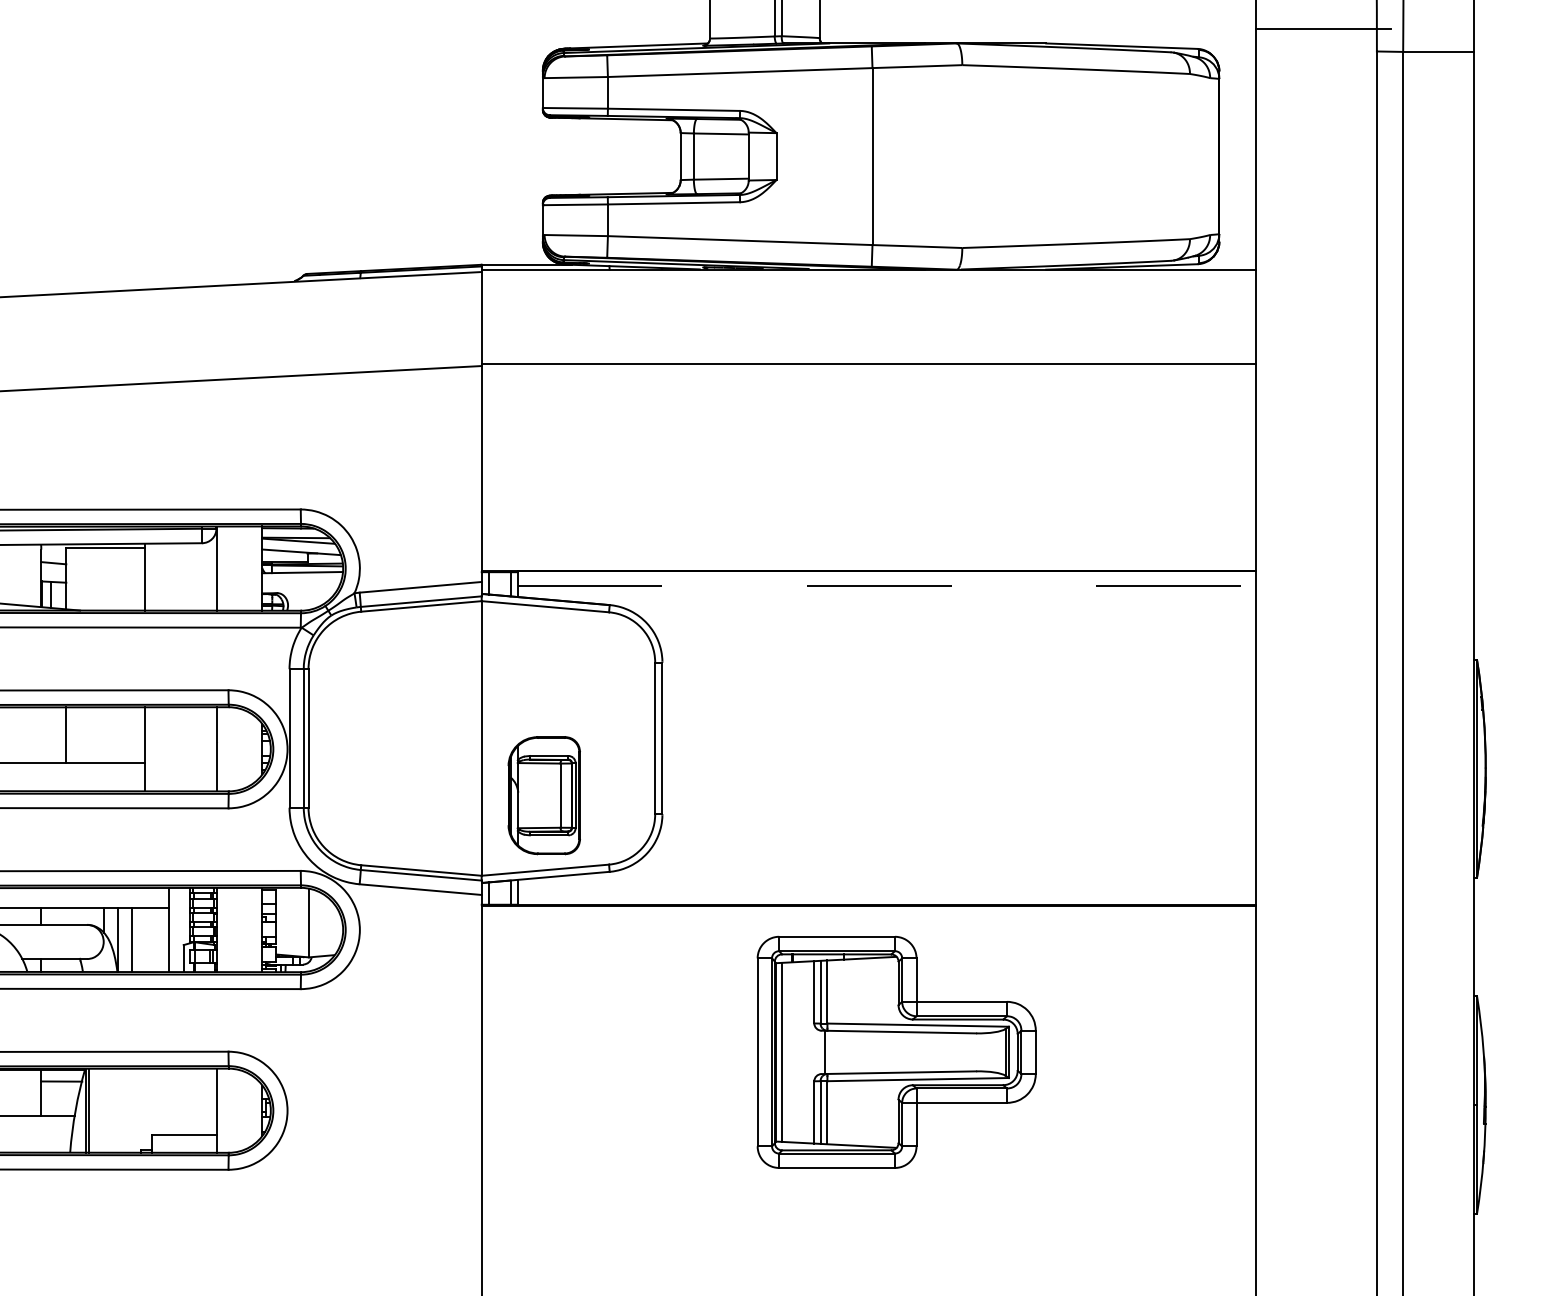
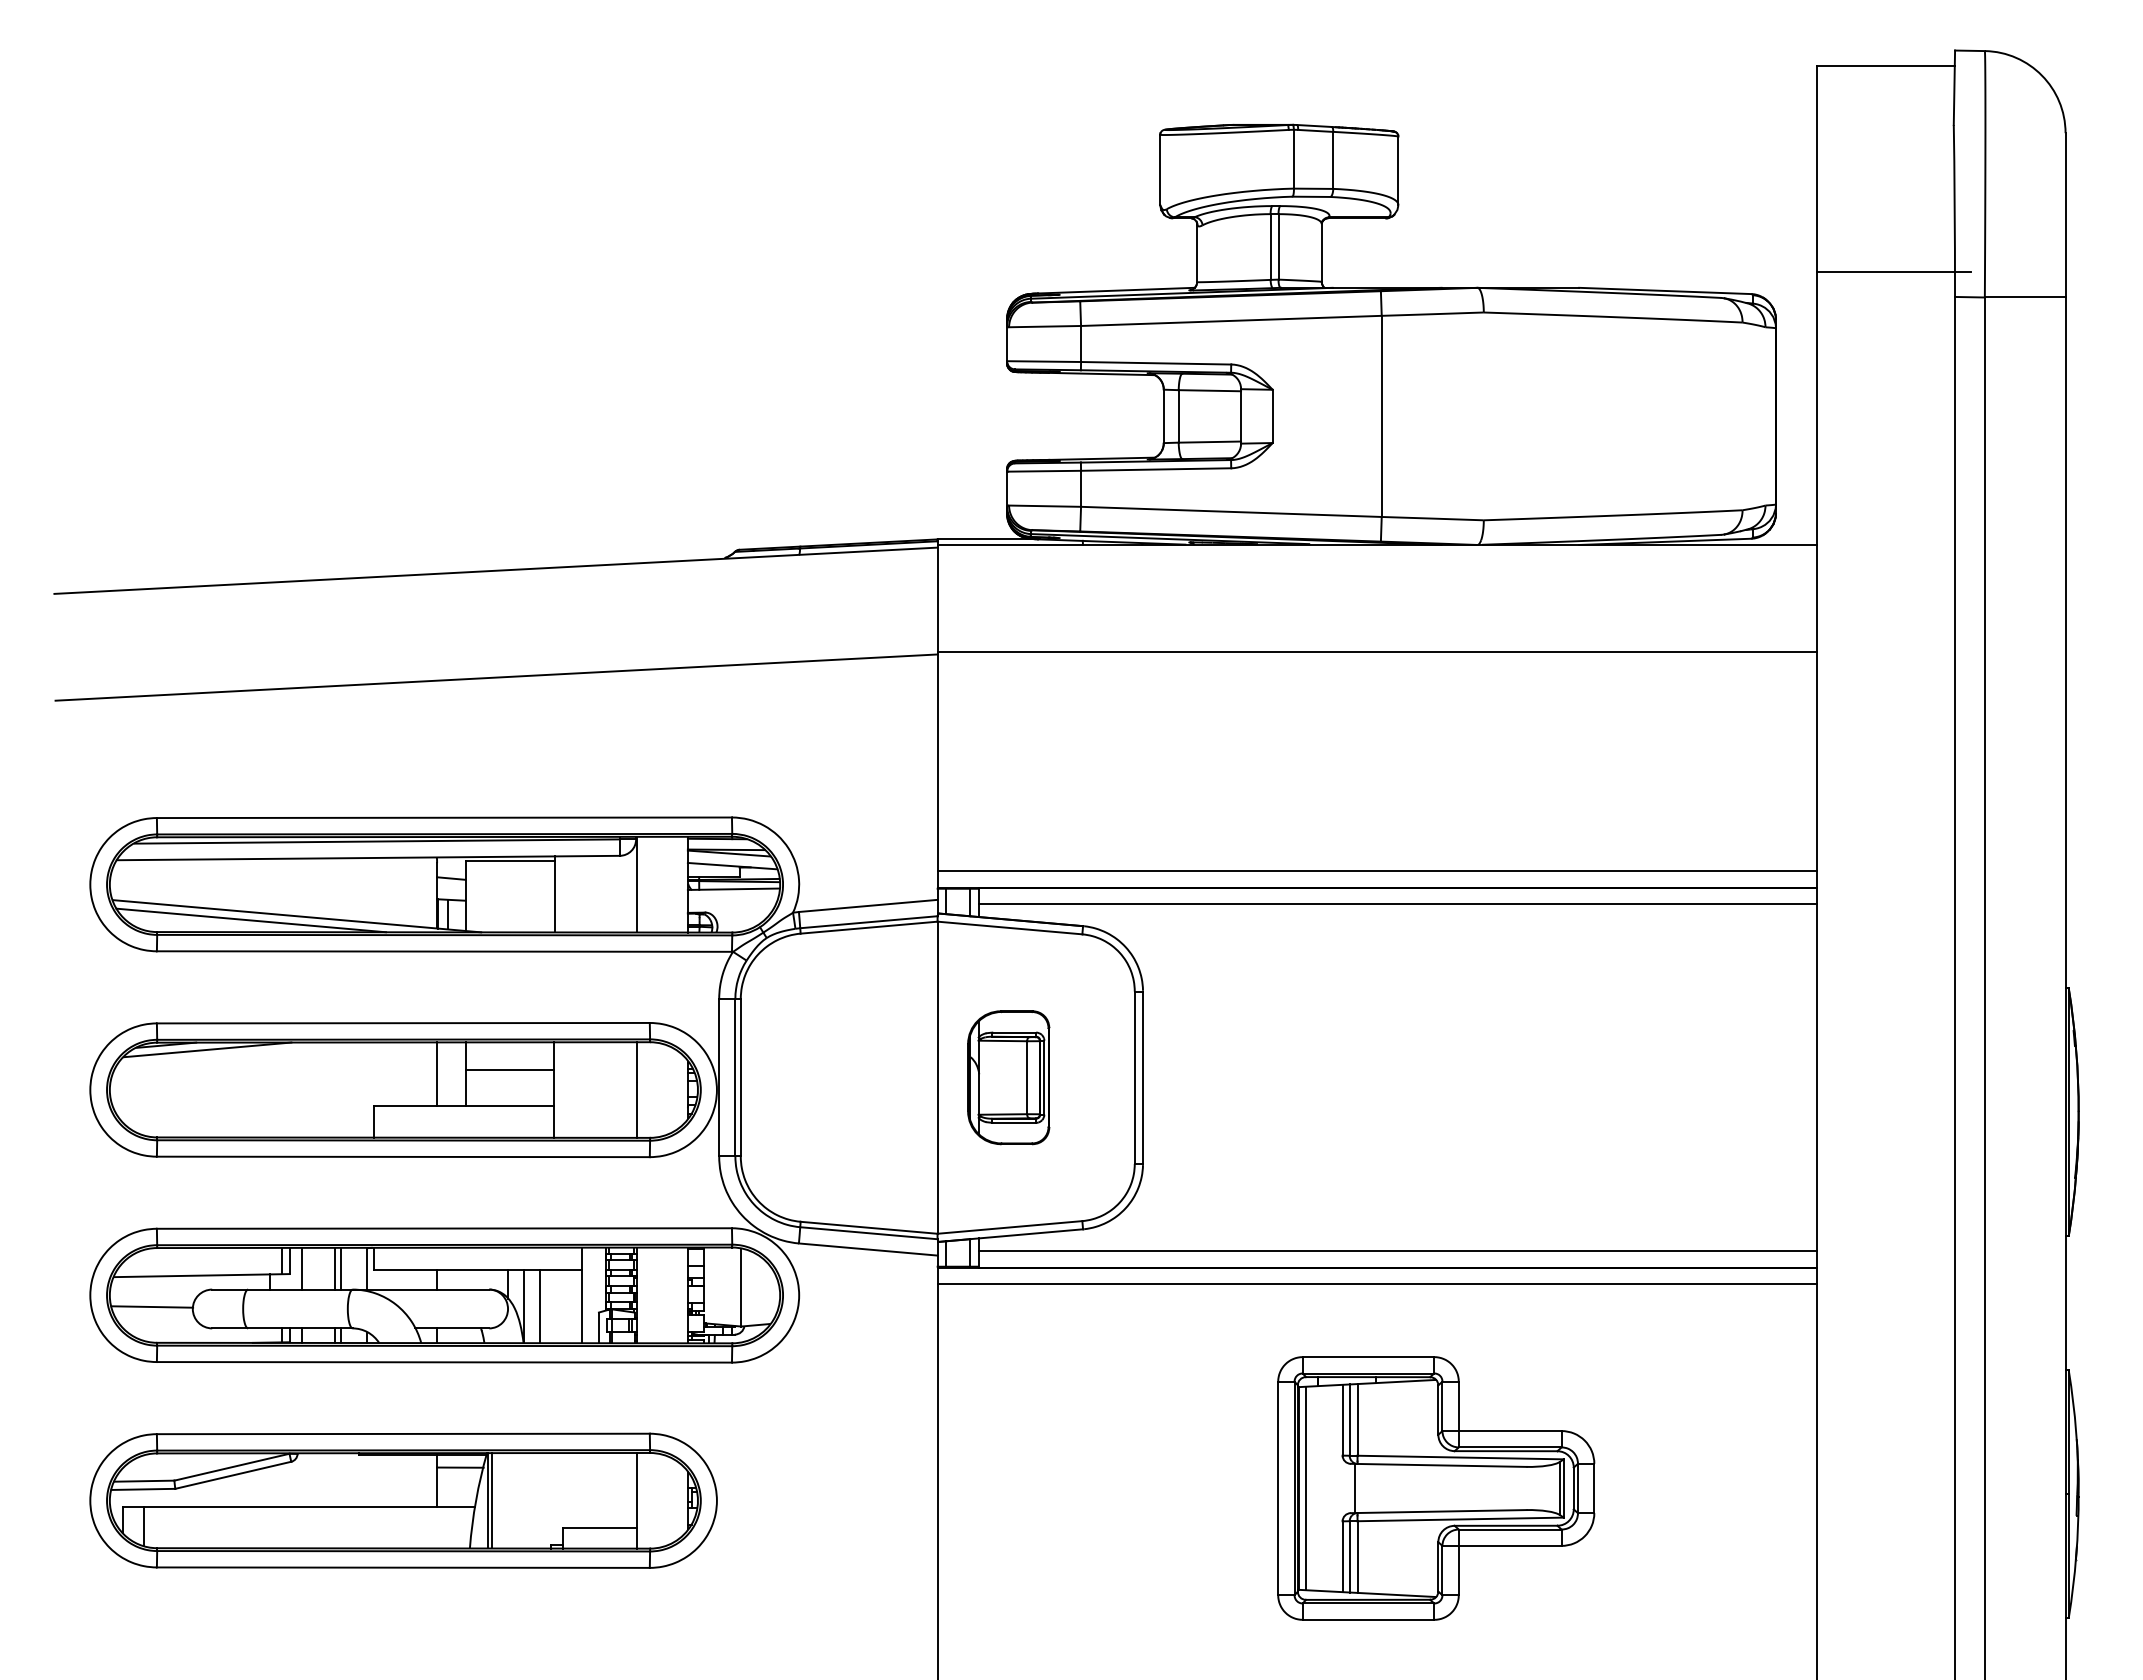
line: (868, 557) -> (1377, 871), added
line: (887, 586) -> (1398, 904), dashed -> solid
line: (105, 731) -> (509, 1069), added
line: (41, 734) -> (437, 1073), added
part: (544, 795) -> (1008, 1077), moved
line: (886, 891) -> (1397, 1251), added
line: (868, 920) -> (1377, 1284), added
part: (896, 1052) -> (1436, 1488), moved

